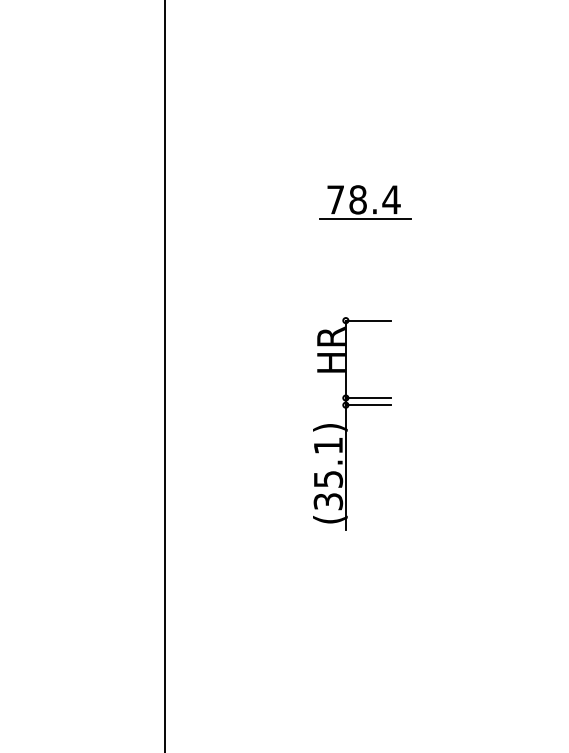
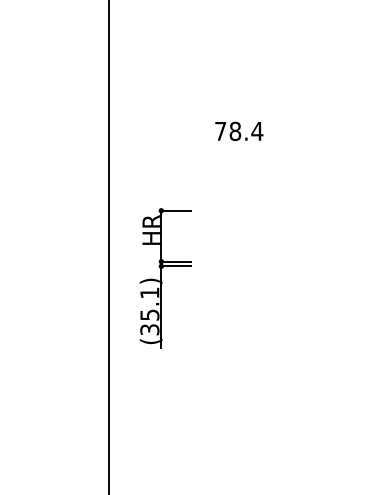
line: (365, 218) -> (240, 143), removed
part: (352, 423) -> (165, 278), moved

